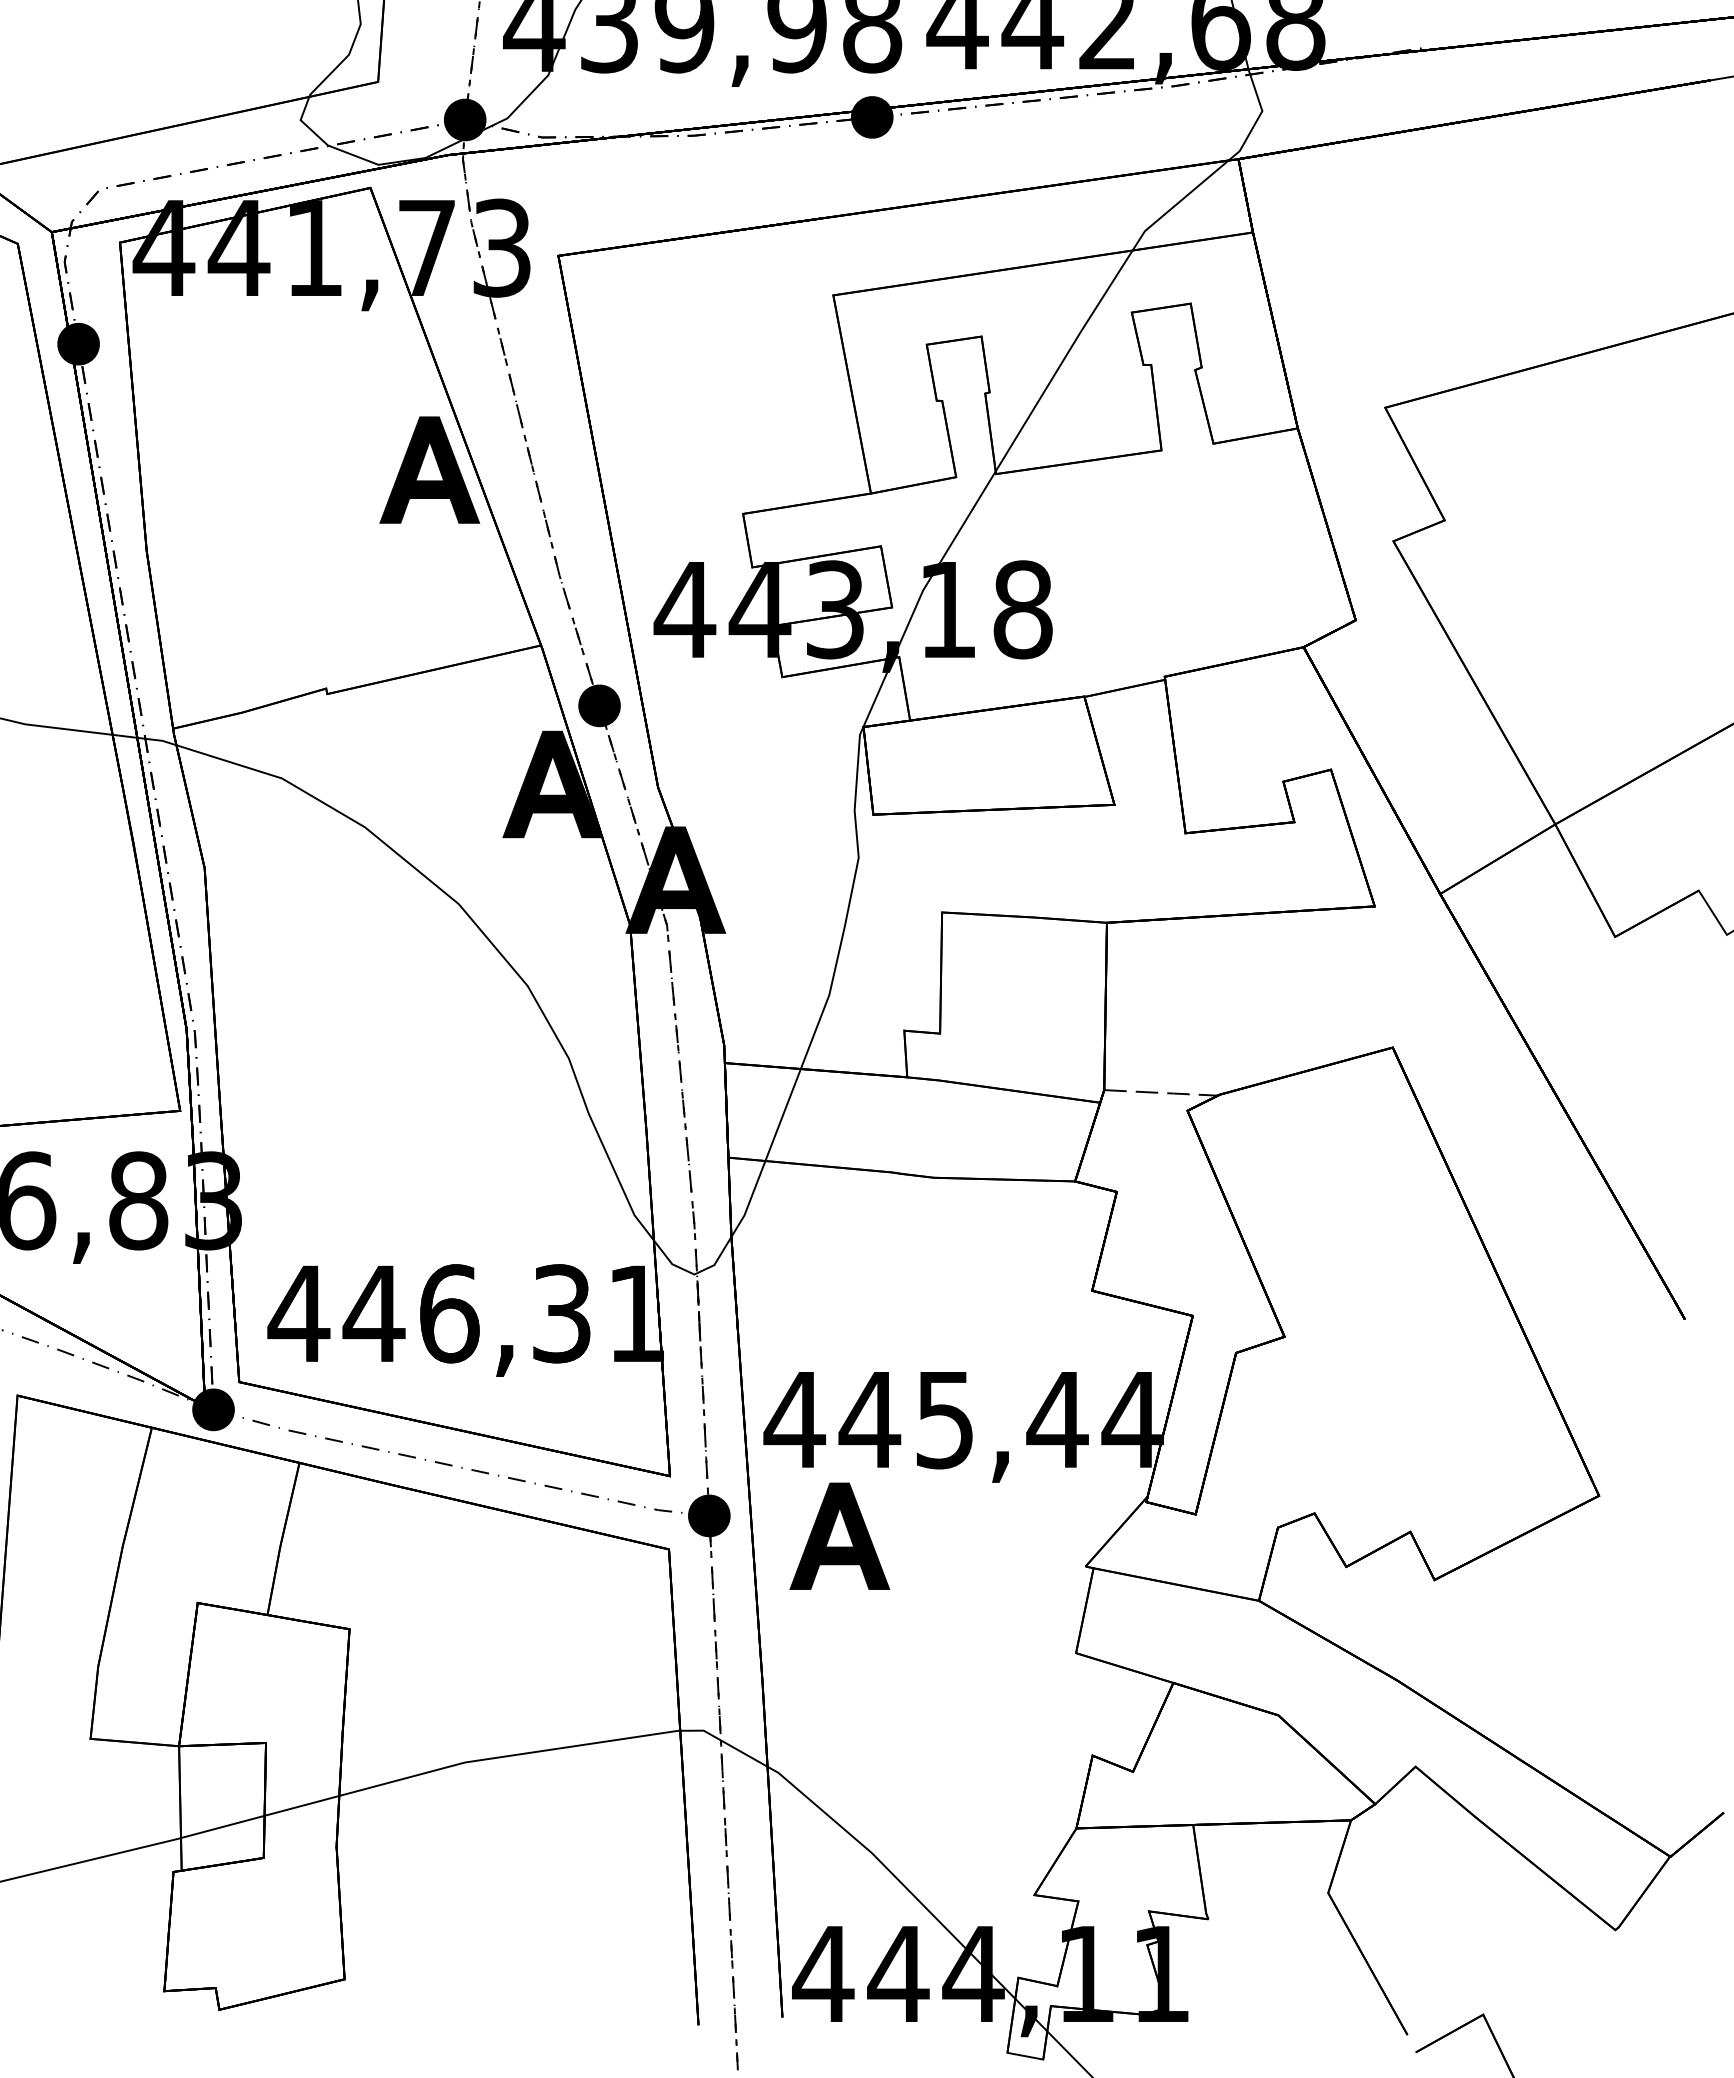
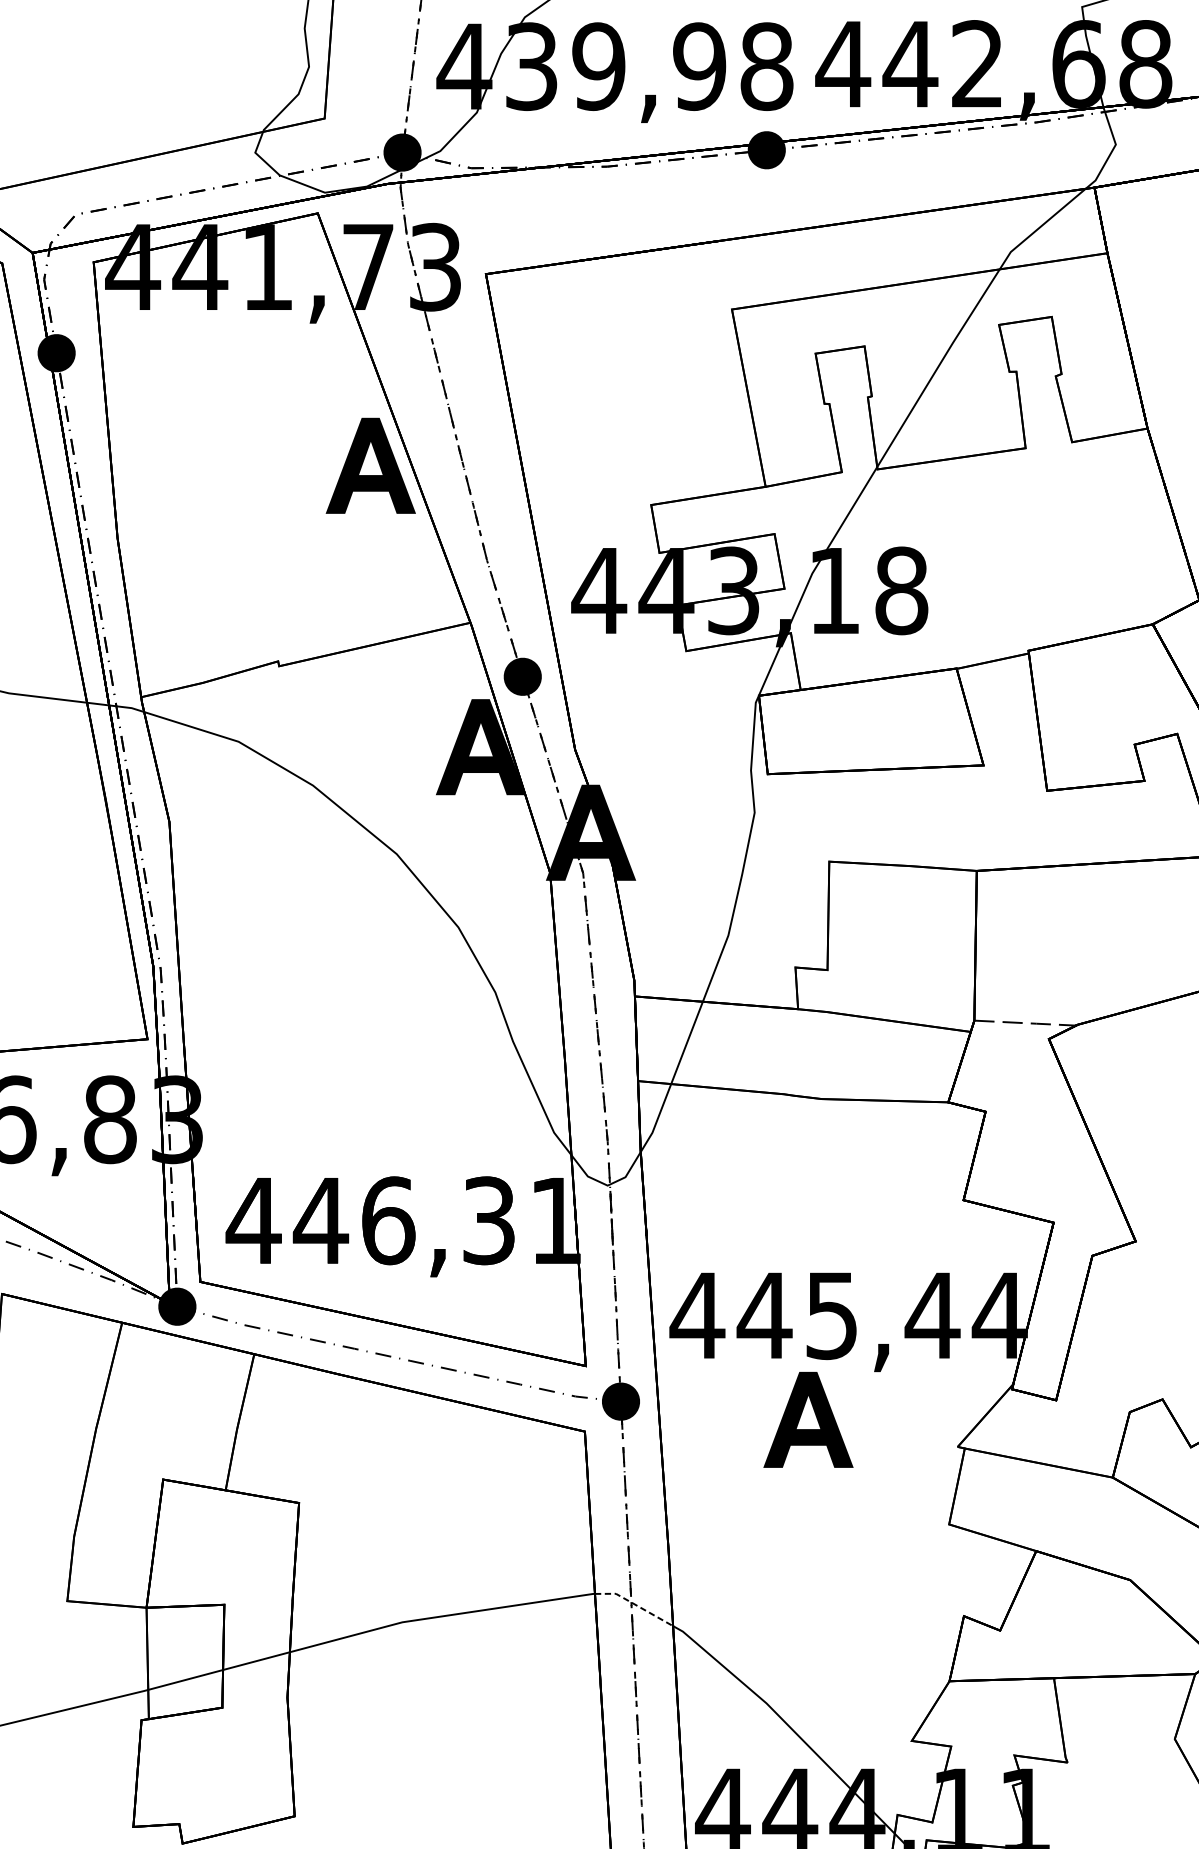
part: (839, 1535) -> (808, 1419), moved
line: (725, 1742) -> (635, 1604), solid -> dashed

